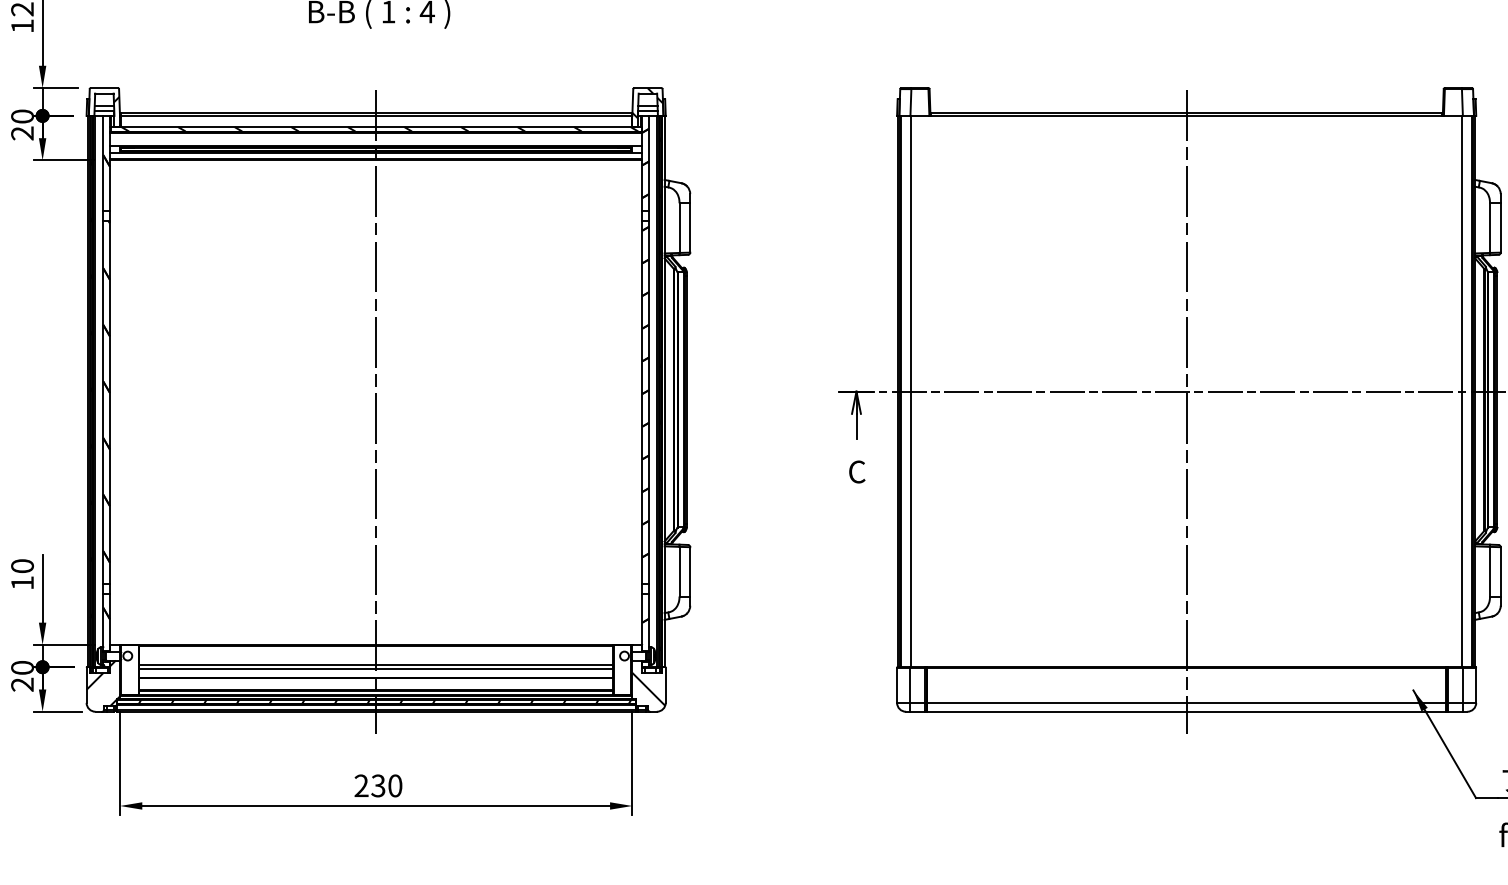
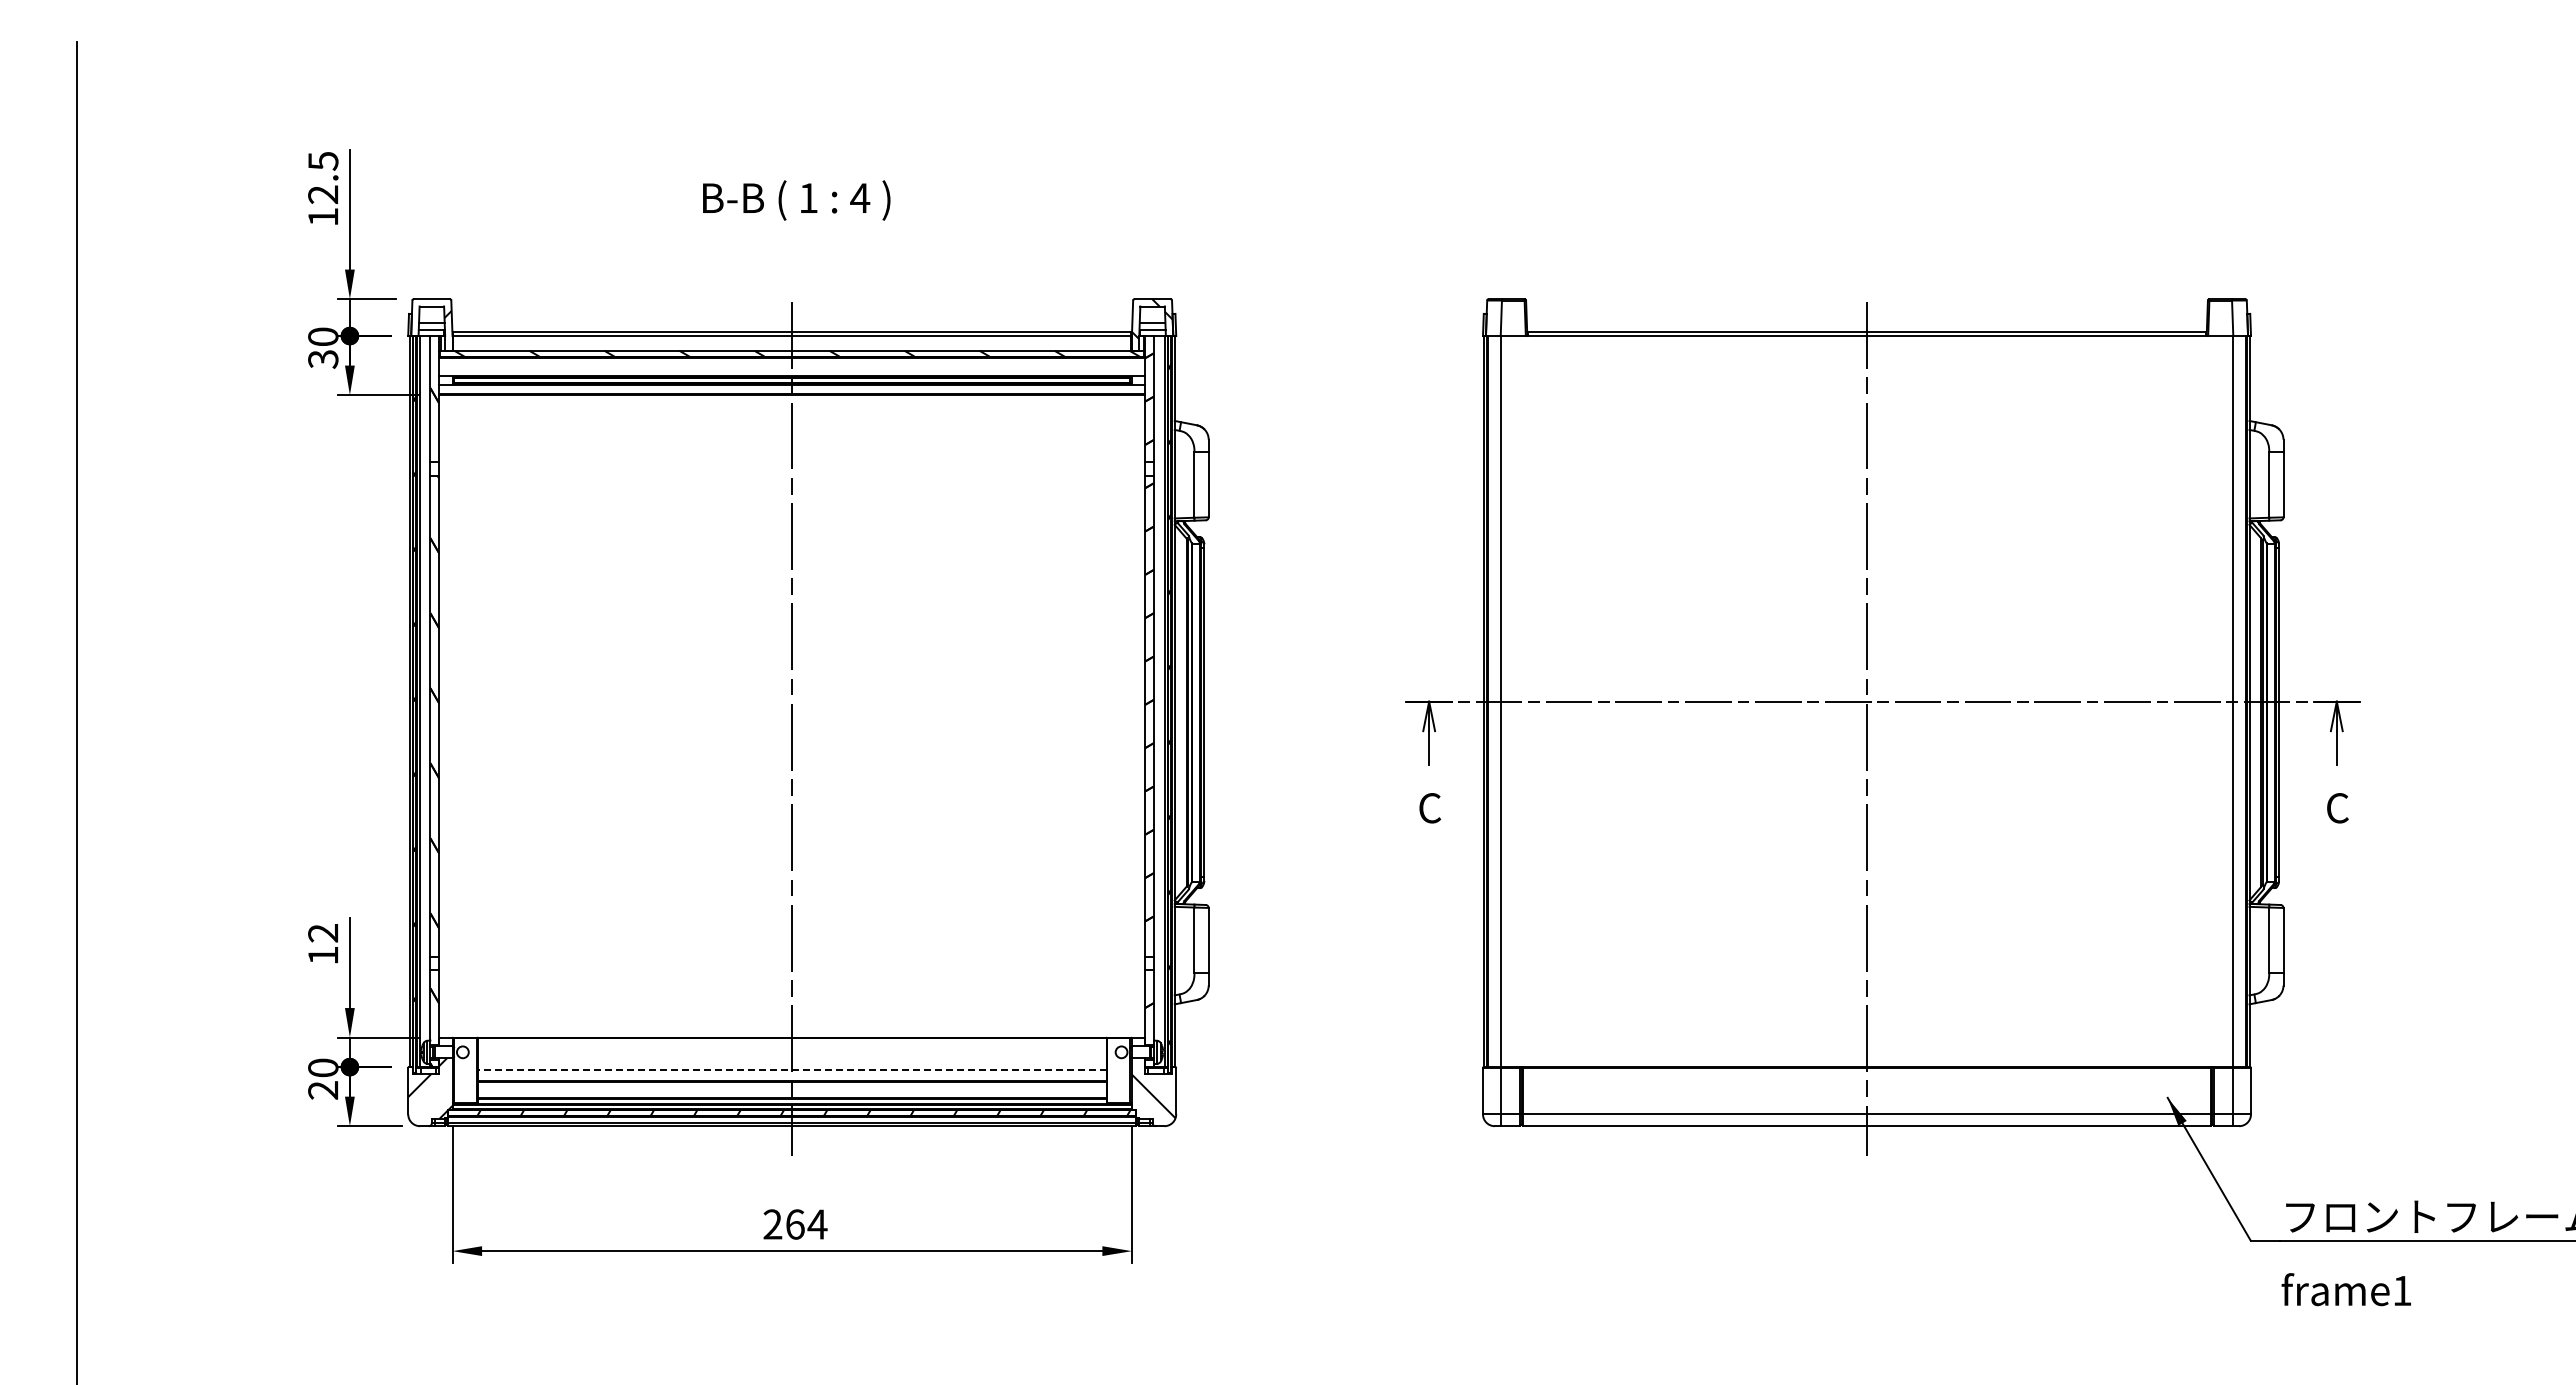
text: (22, 133) -> (323, 359), 20 -> 30
text: (22, 566) -> (323, 933), 10 -> 12
line: (375, 665) -> (791, 1064), removed
line: (376, 669) -> (792, 1070), solid -> dashed
text: (386, 785) -> (806, 1224), 230 -> 264

